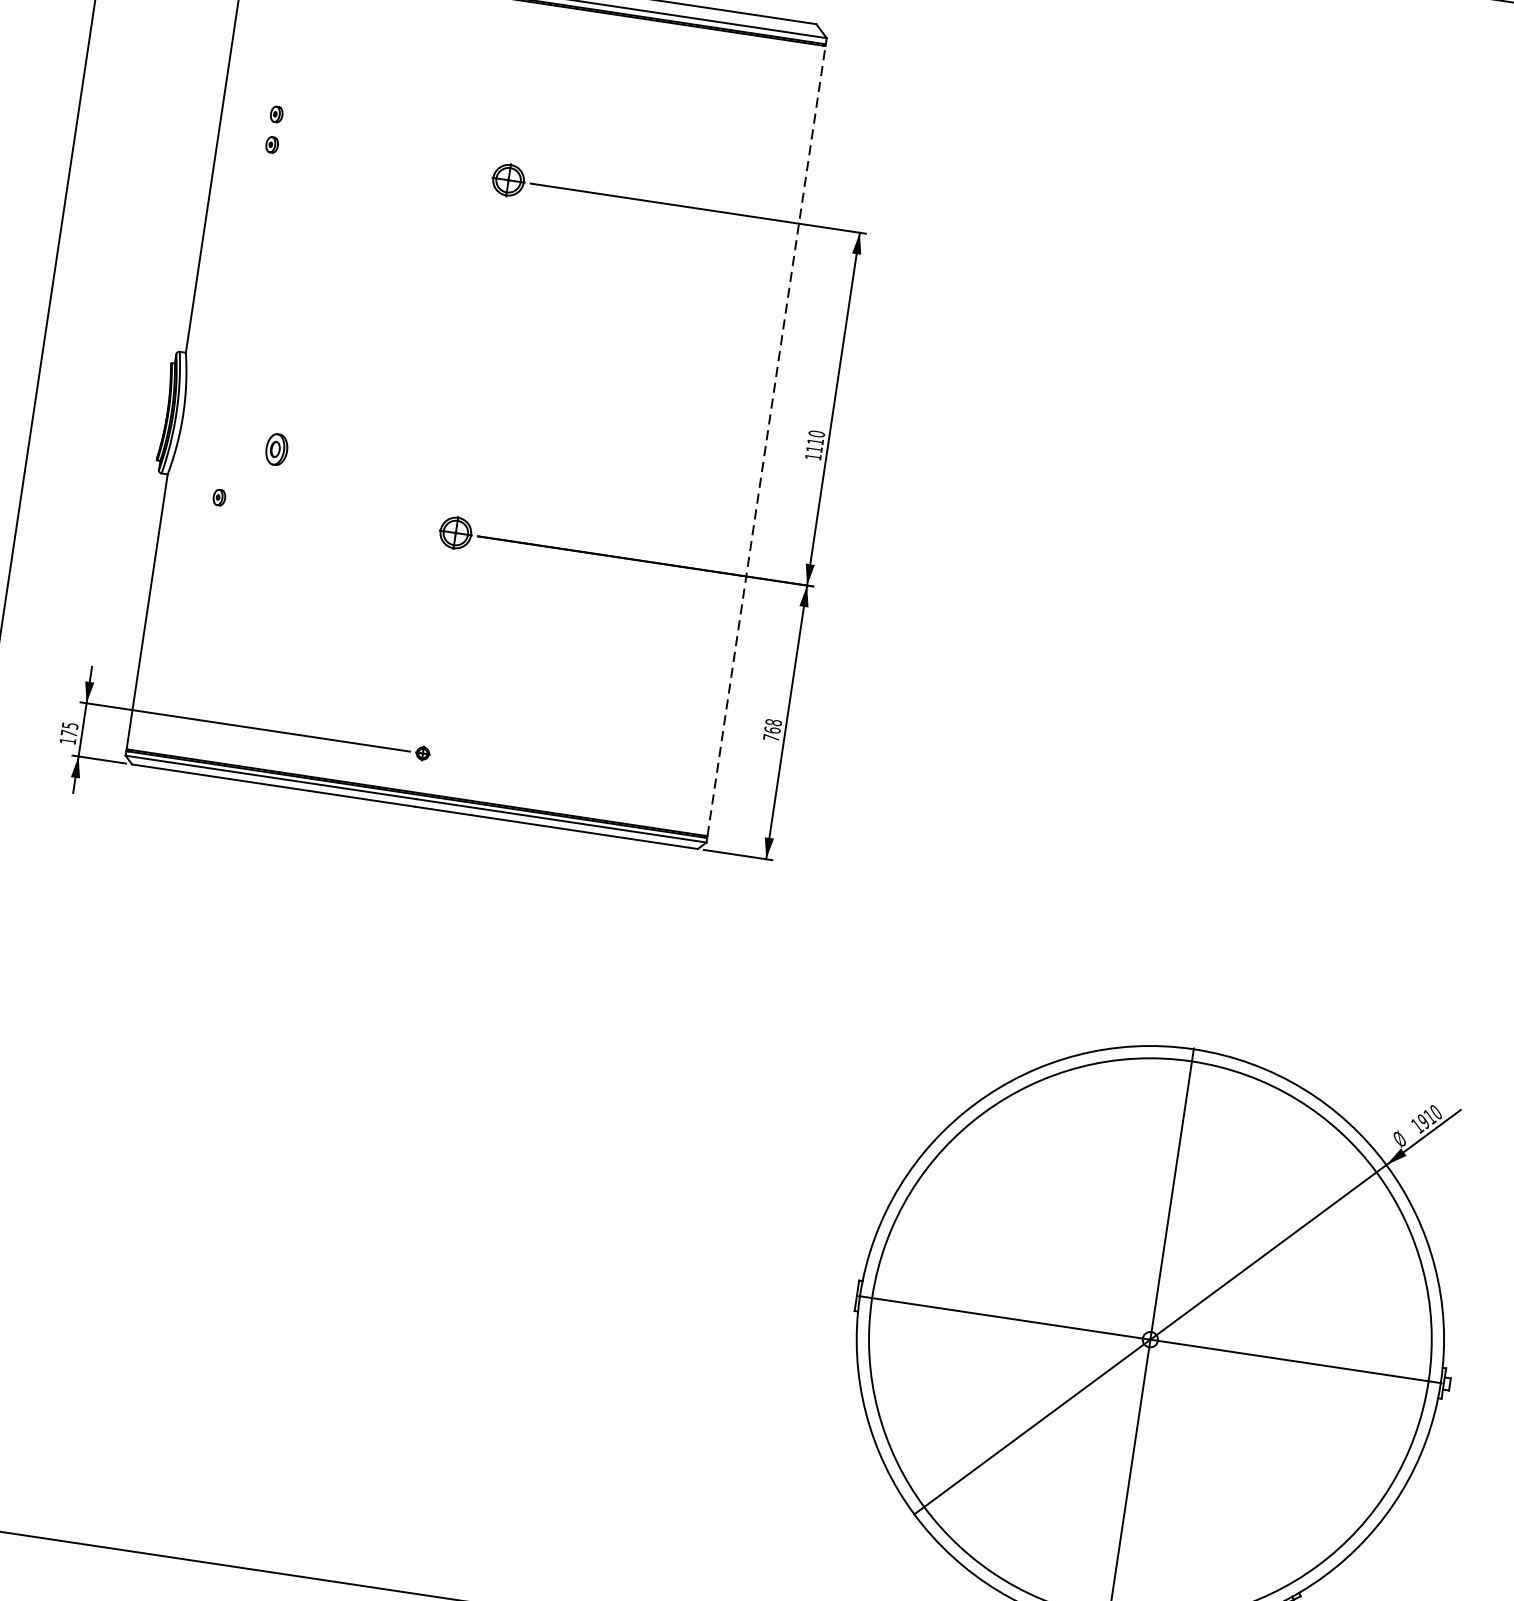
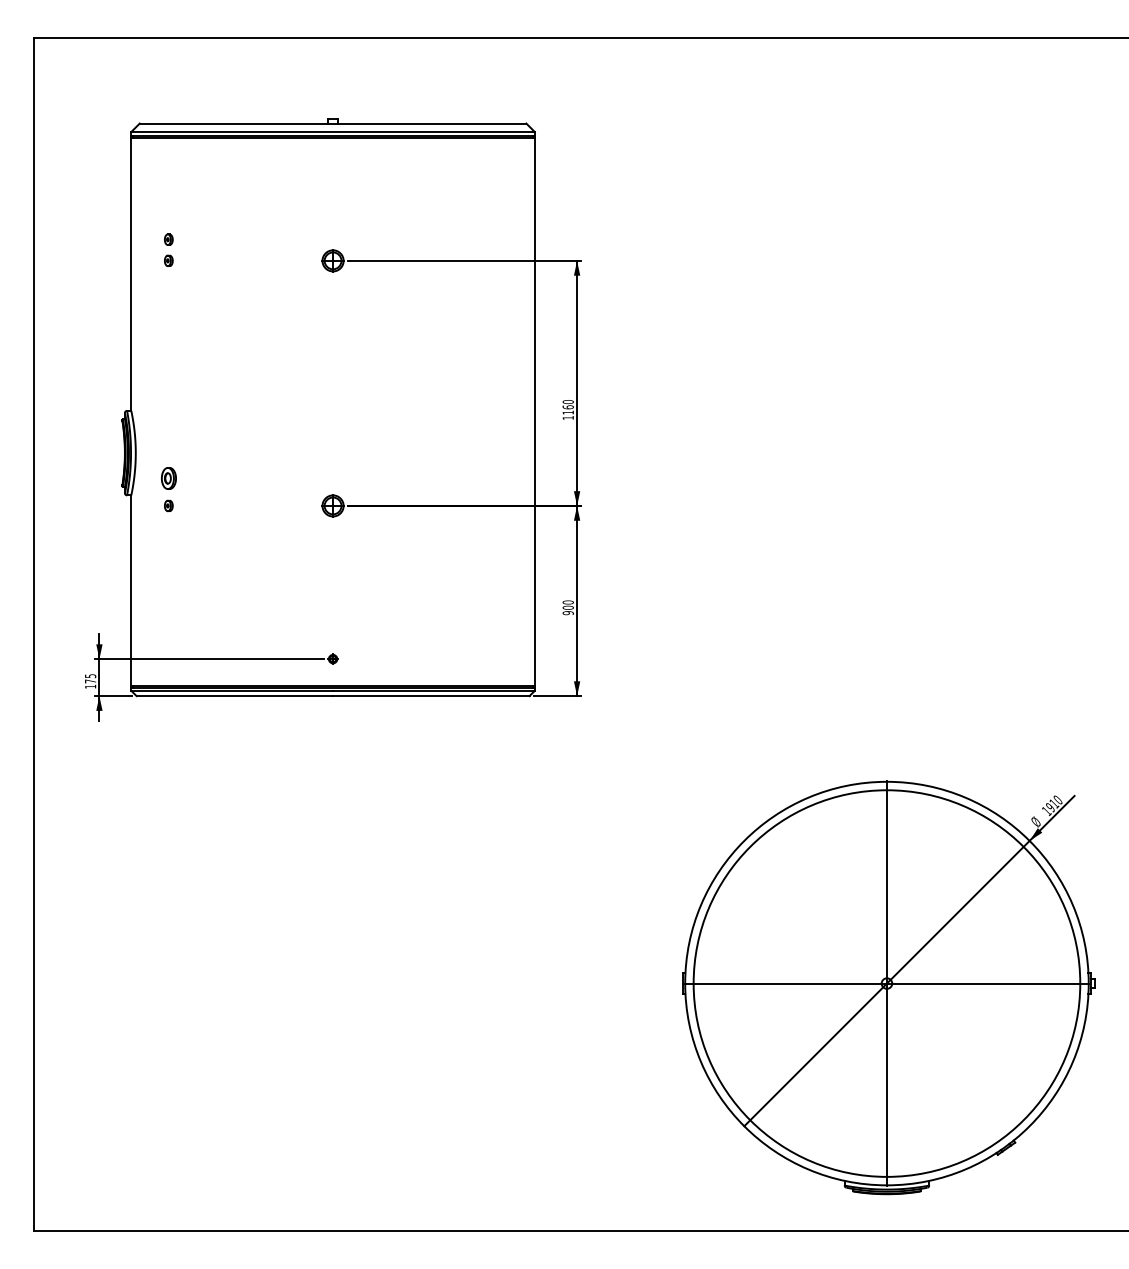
line: (766, 440) -> (534, 411), dashed -> solid
text: (814, 441) -> (567, 407), 1110 -> 1160
part: (276, 449) -> (168, 478), moved
text: (771, 729) -> (567, 607), 768 -> 900

